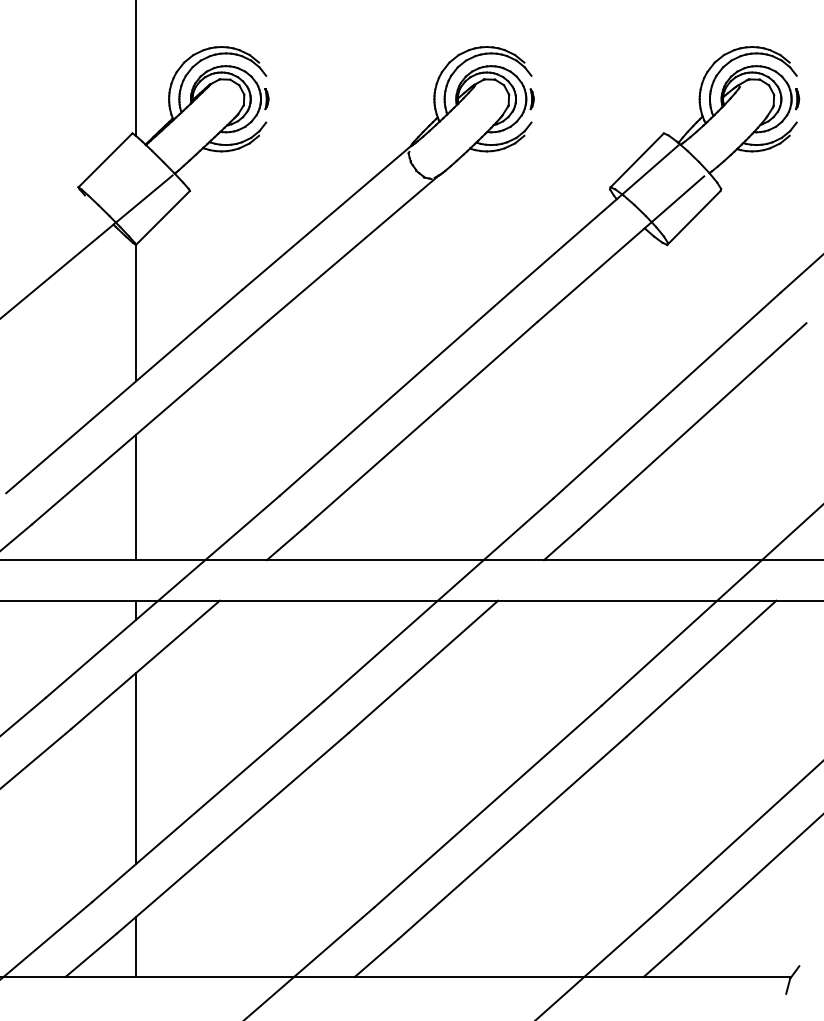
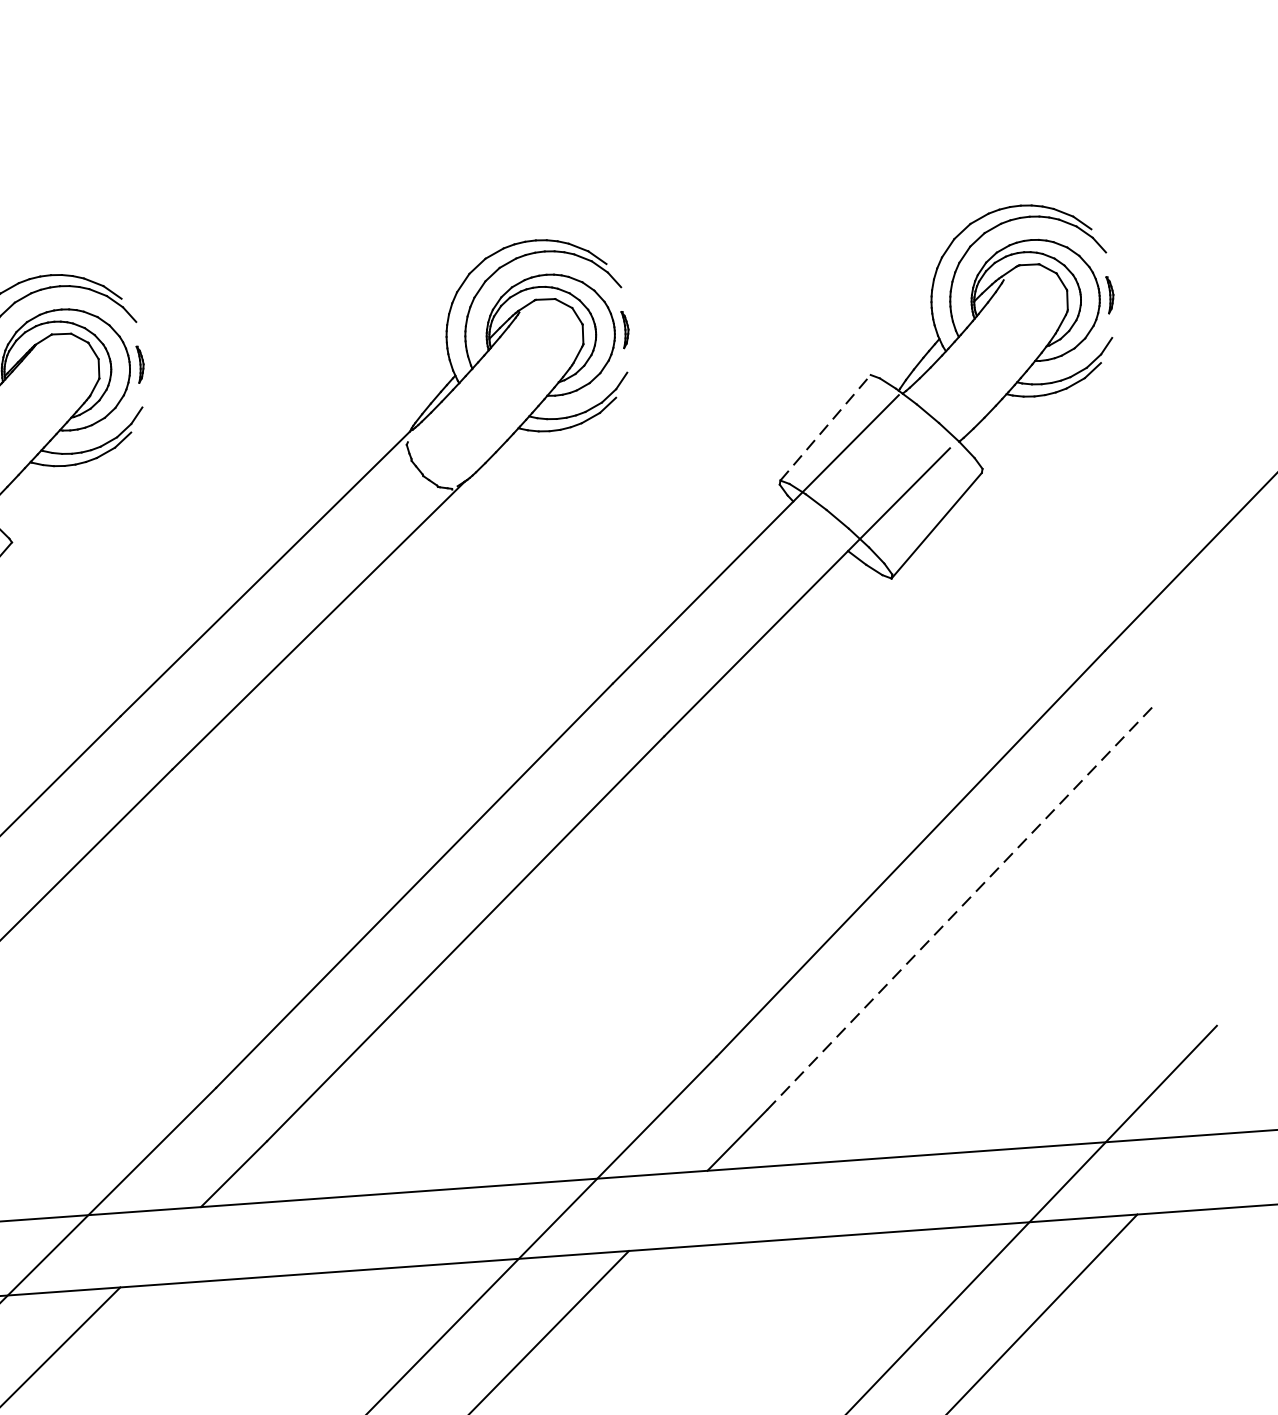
line: (637, 160) -> (826, 428), solid -> dashed
line: (692, 426) -> (961, 907), solid -> dashed

